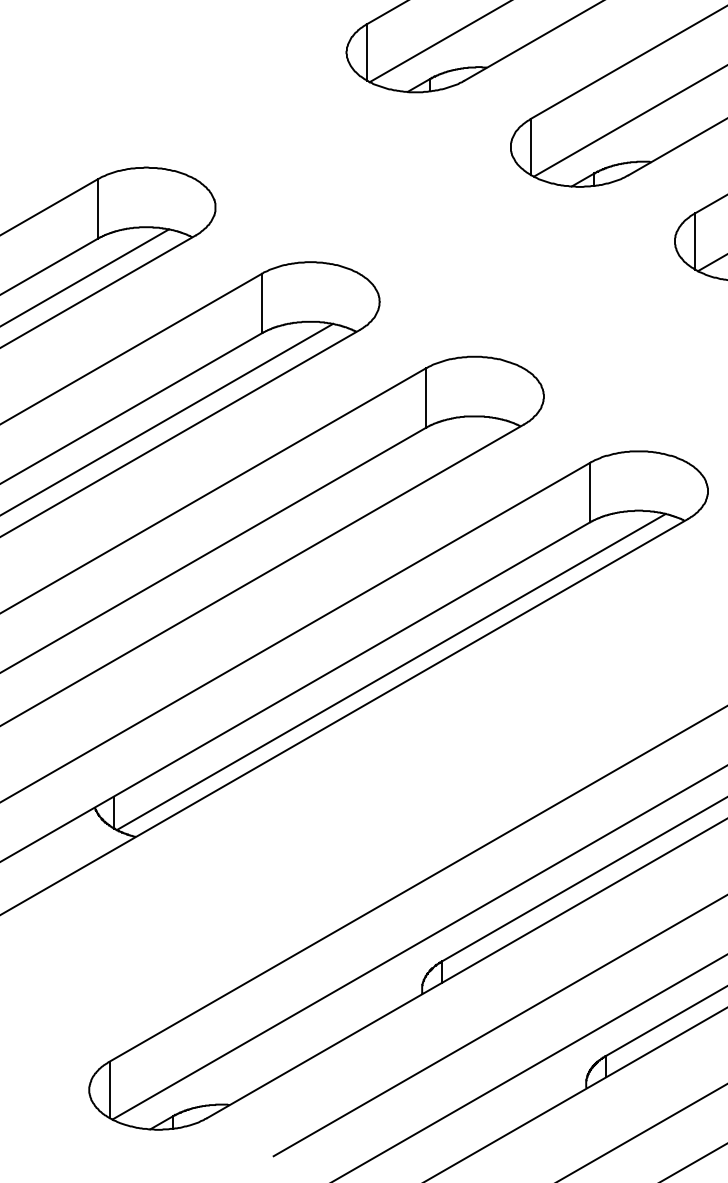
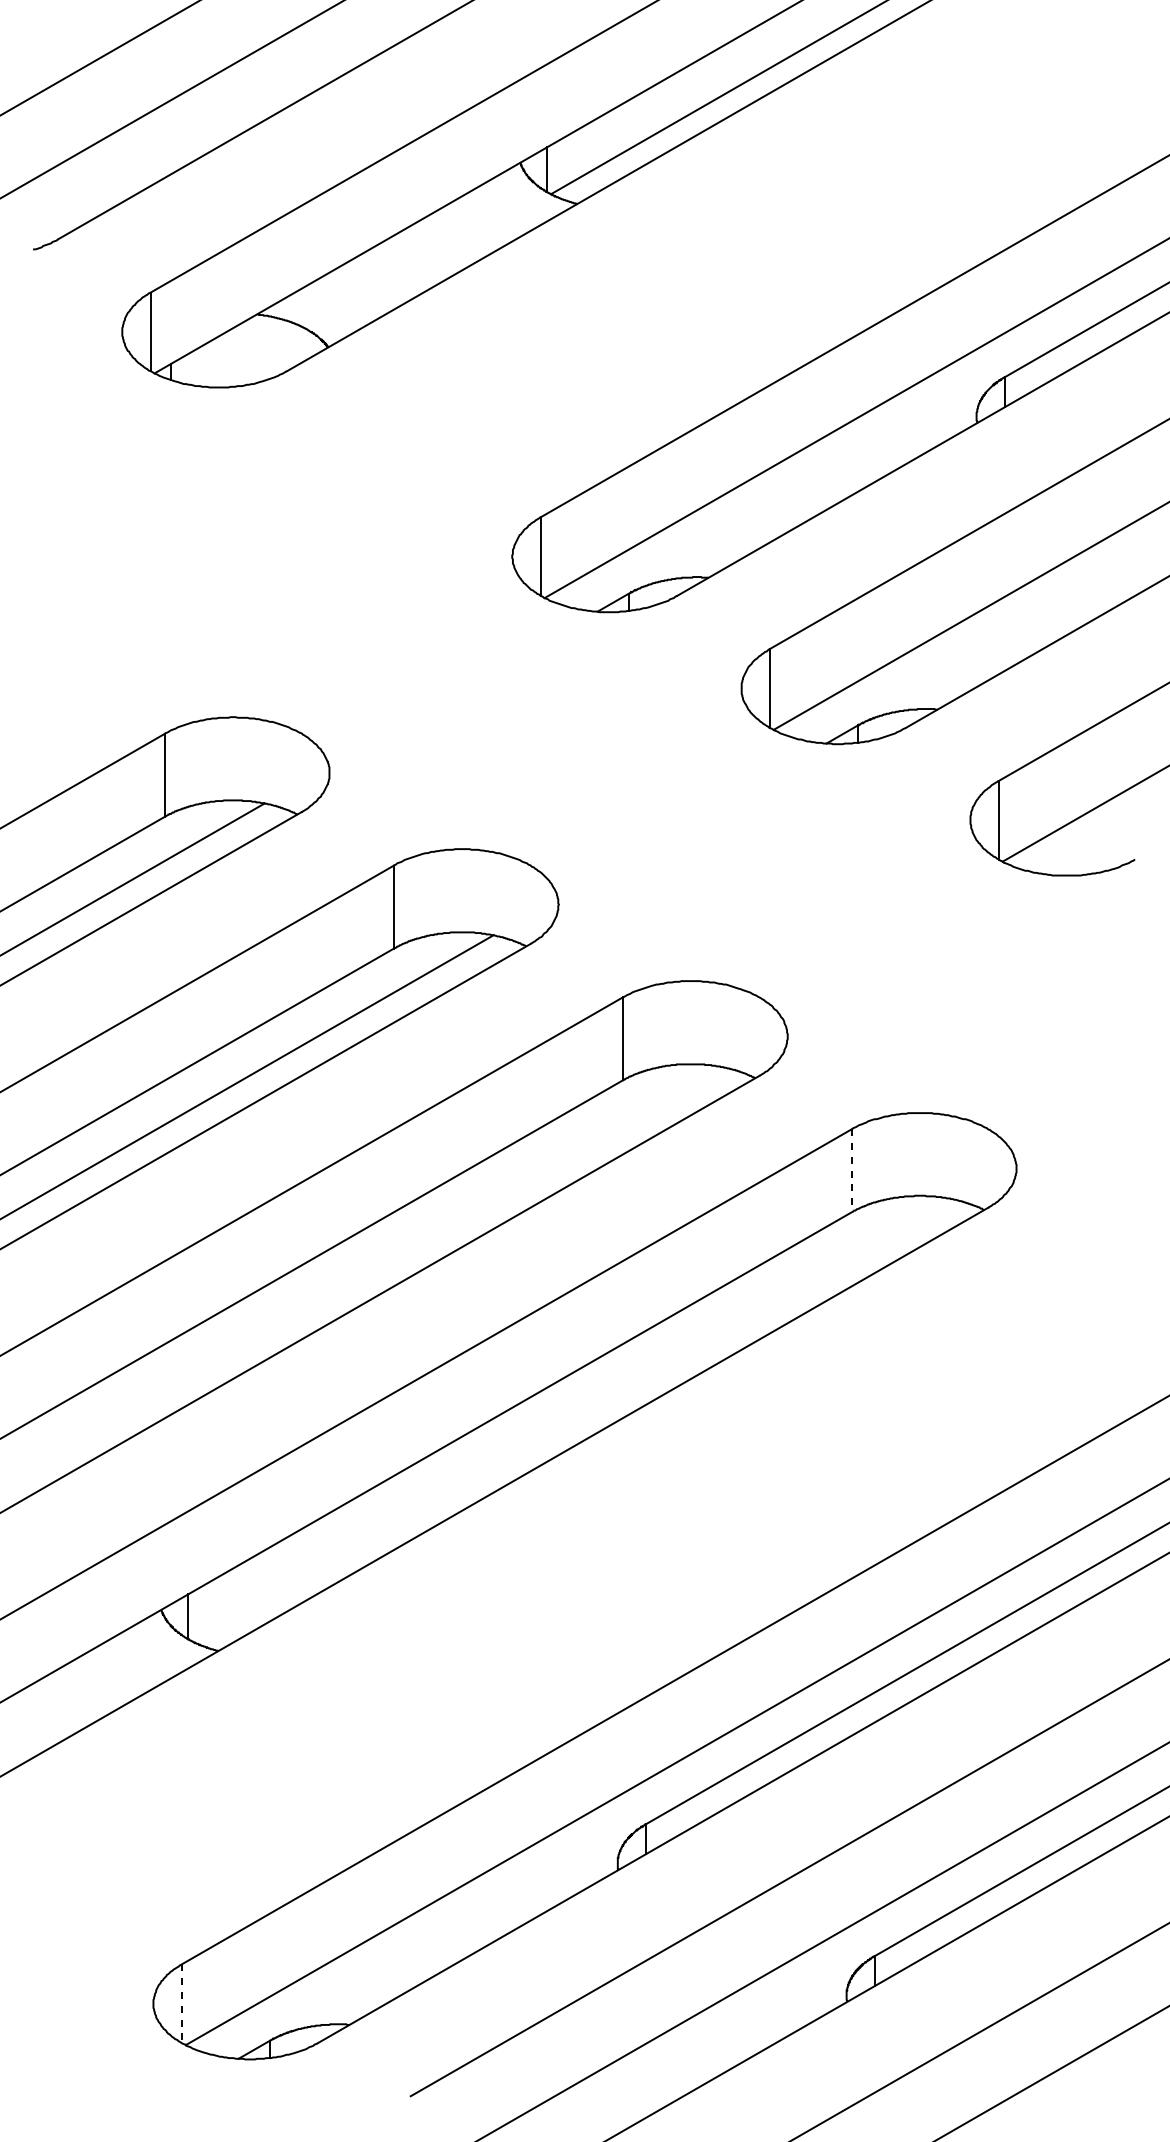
line: (589, 493) -> (851, 1171), solid -> dashed
line: (391, 671) -> (574, 1420), removed
line: (109, 1090) -> (181, 2004), solid -> dashed

